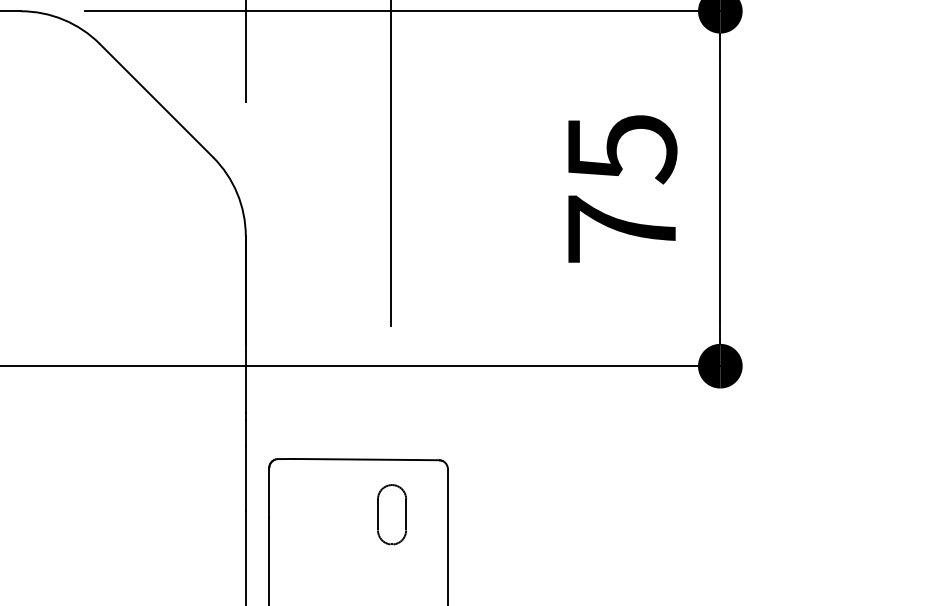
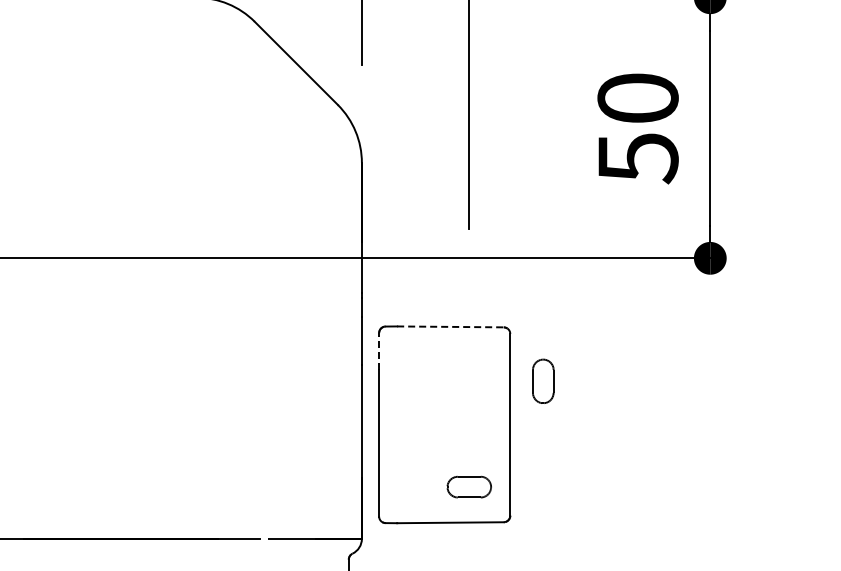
text: (621, 189) -> (637, 128), 75 -> 50
line: (366, 459) -> (450, 326), solid -> dashed
line: (269, 493) -> (379, 351), solid -> dashed
part: (392, 513) -> (543, 380), moved

